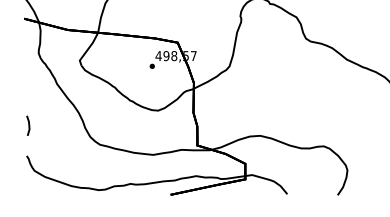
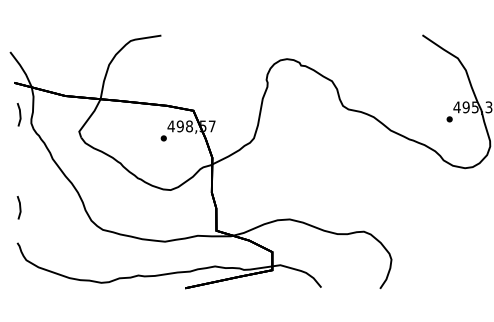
line: (28, 45) -> (19, 114), added

